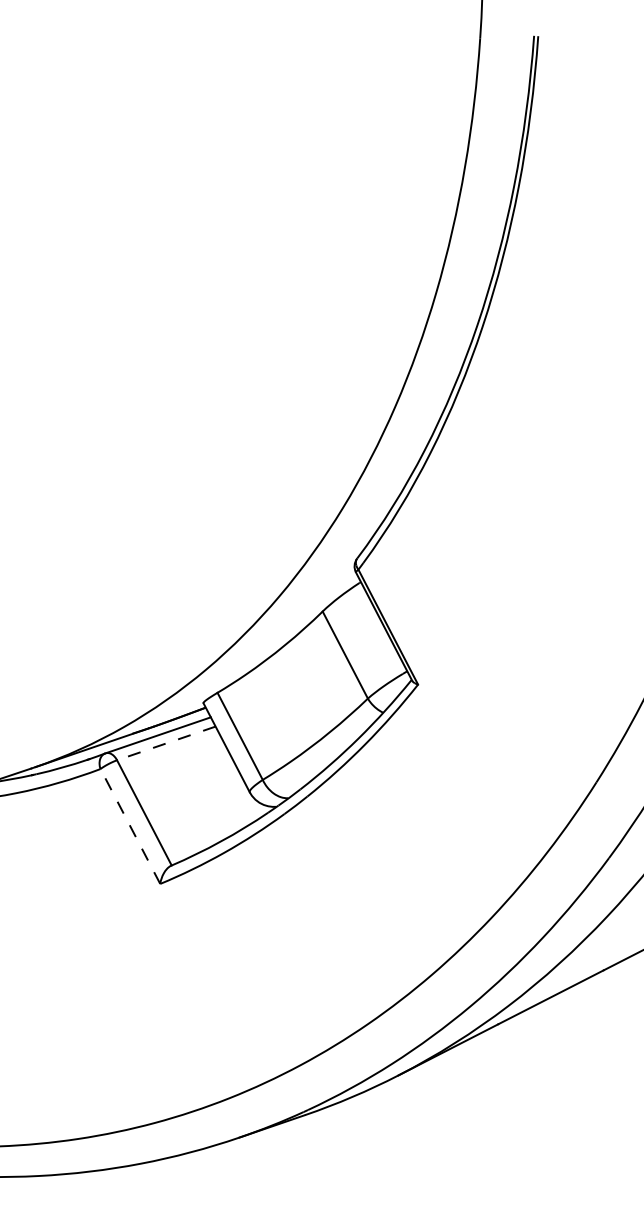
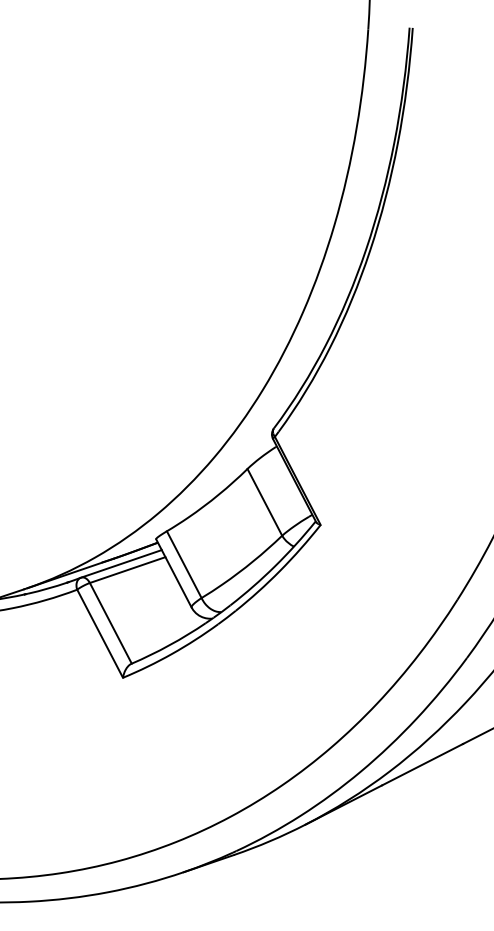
line: (166, 743) -> (127, 570), dashed -> solid
line: (130, 826) -> (100, 633), dashed -> solid

